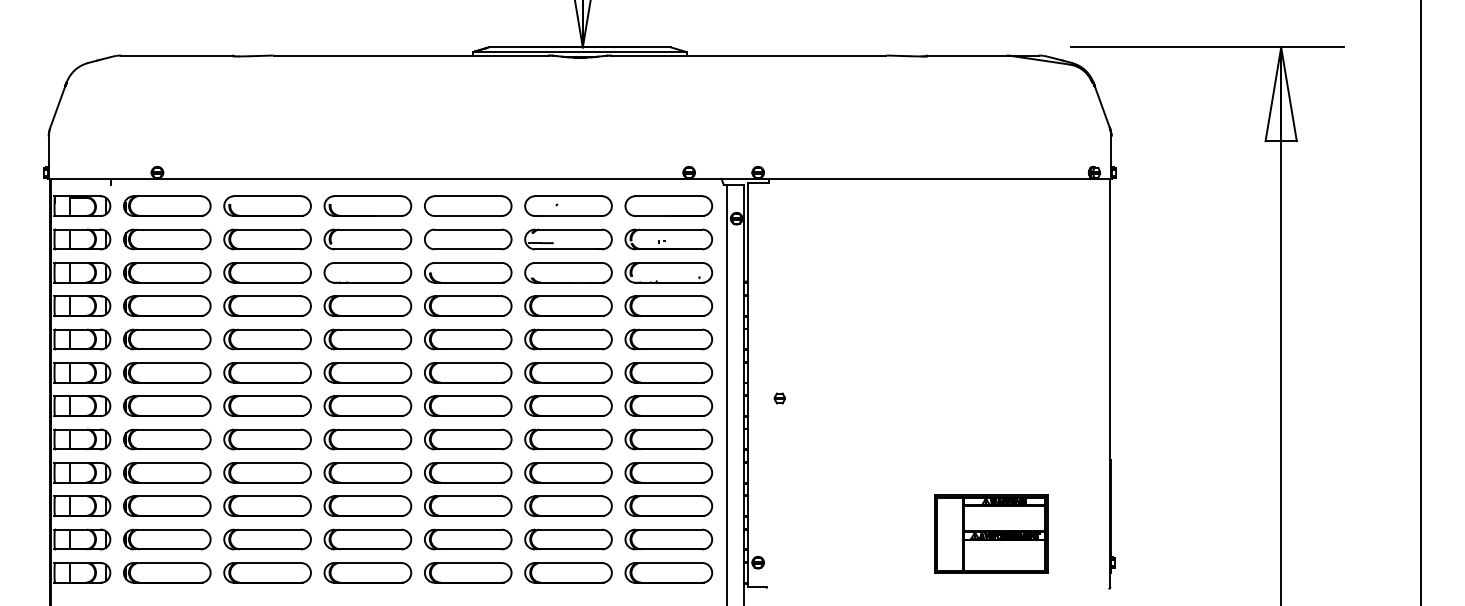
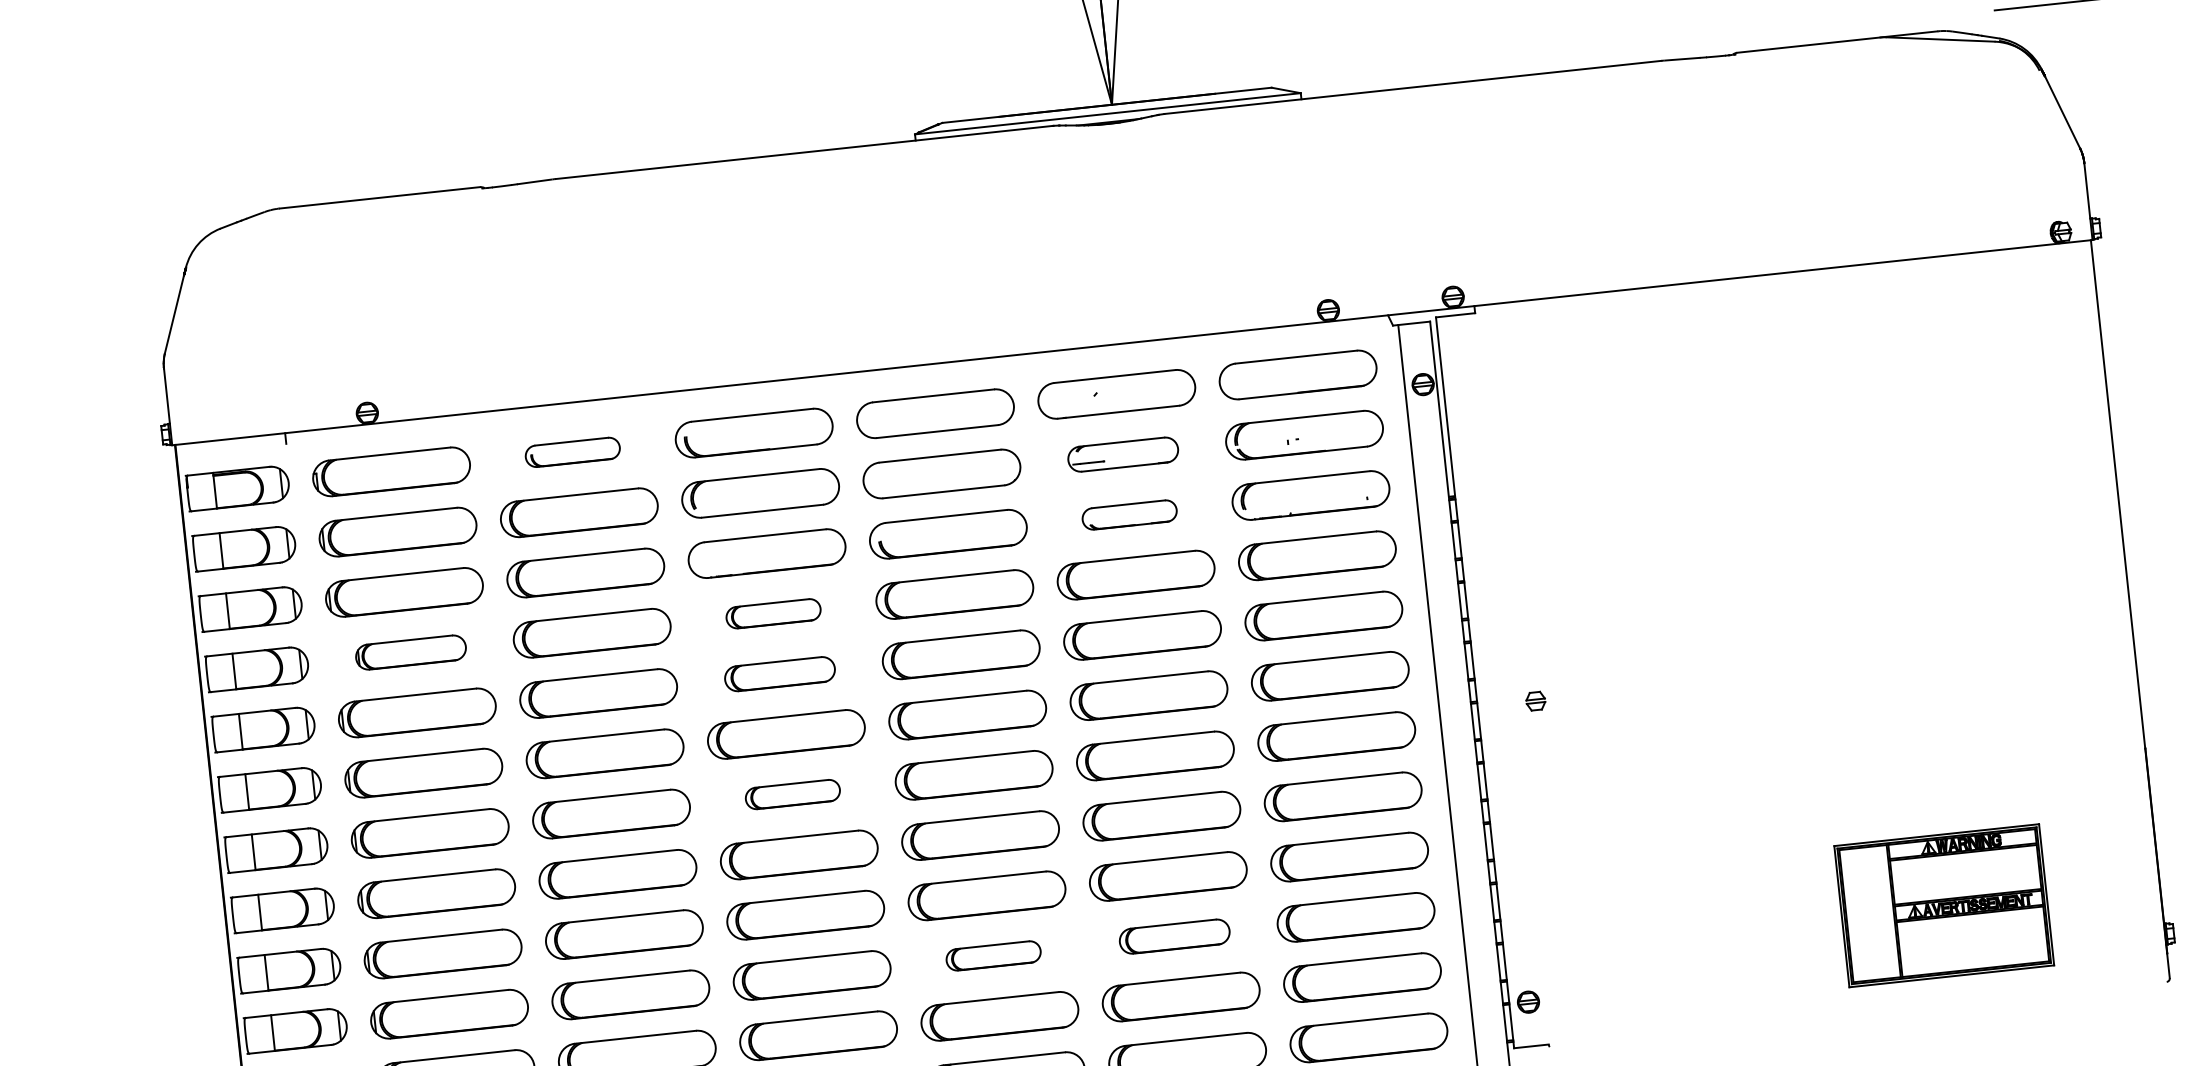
part: (267, 205) -> (572, 451), size x0.6
part: (568, 239) -> (1123, 454), size x0.7
part: (568, 272) -> (1129, 514), size x0.6
part: (167, 305) -> (411, 651), size x0.7
part: (367, 305) -> (772, 612), size x0.6
part: (367, 339) -> (779, 674), size x0.7
part: (367, 405) -> (791, 793), size x0.6
part: (468, 505) -> (993, 954), size x0.6
part: (568, 505) -> (1174, 935), size x0.7

